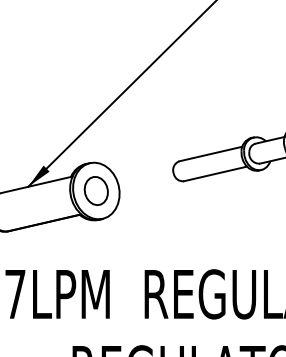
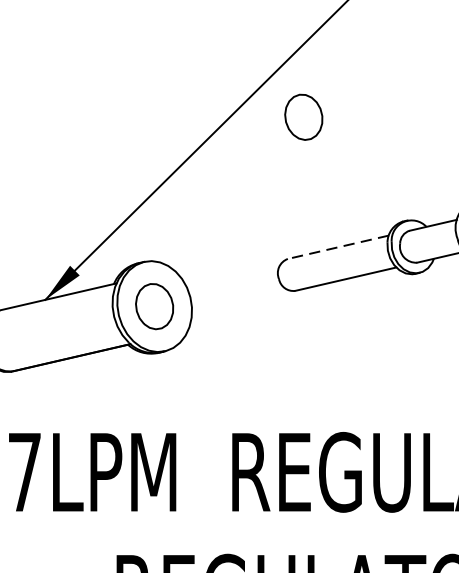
part: (188, 72) -> (302, 116), added
line: (210, 154) -> (337, 248), solid -> dashed

